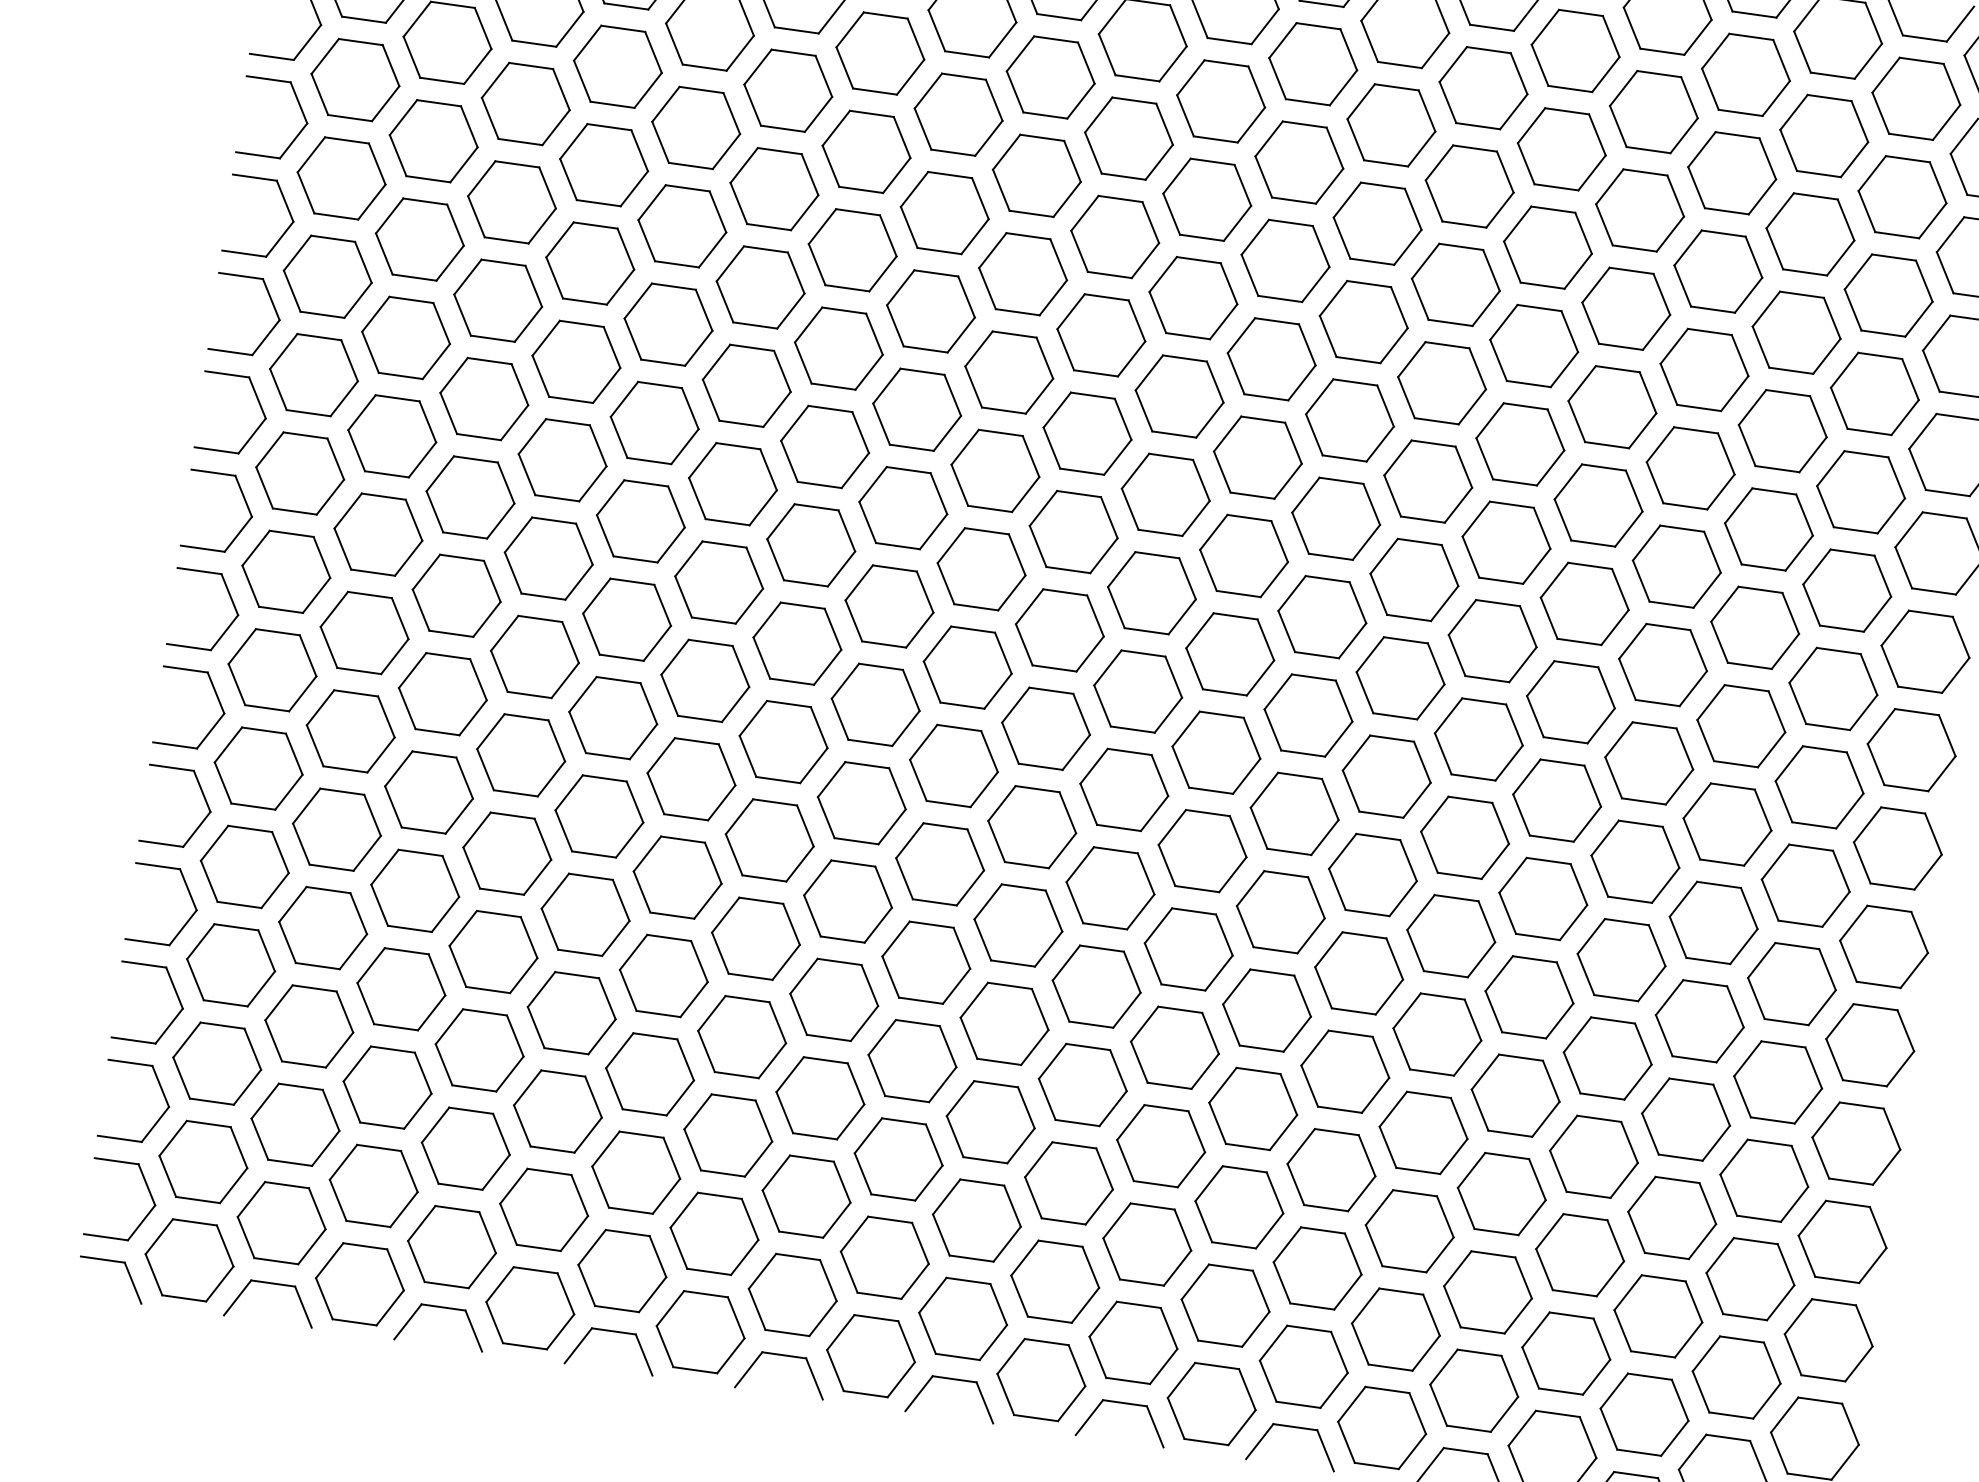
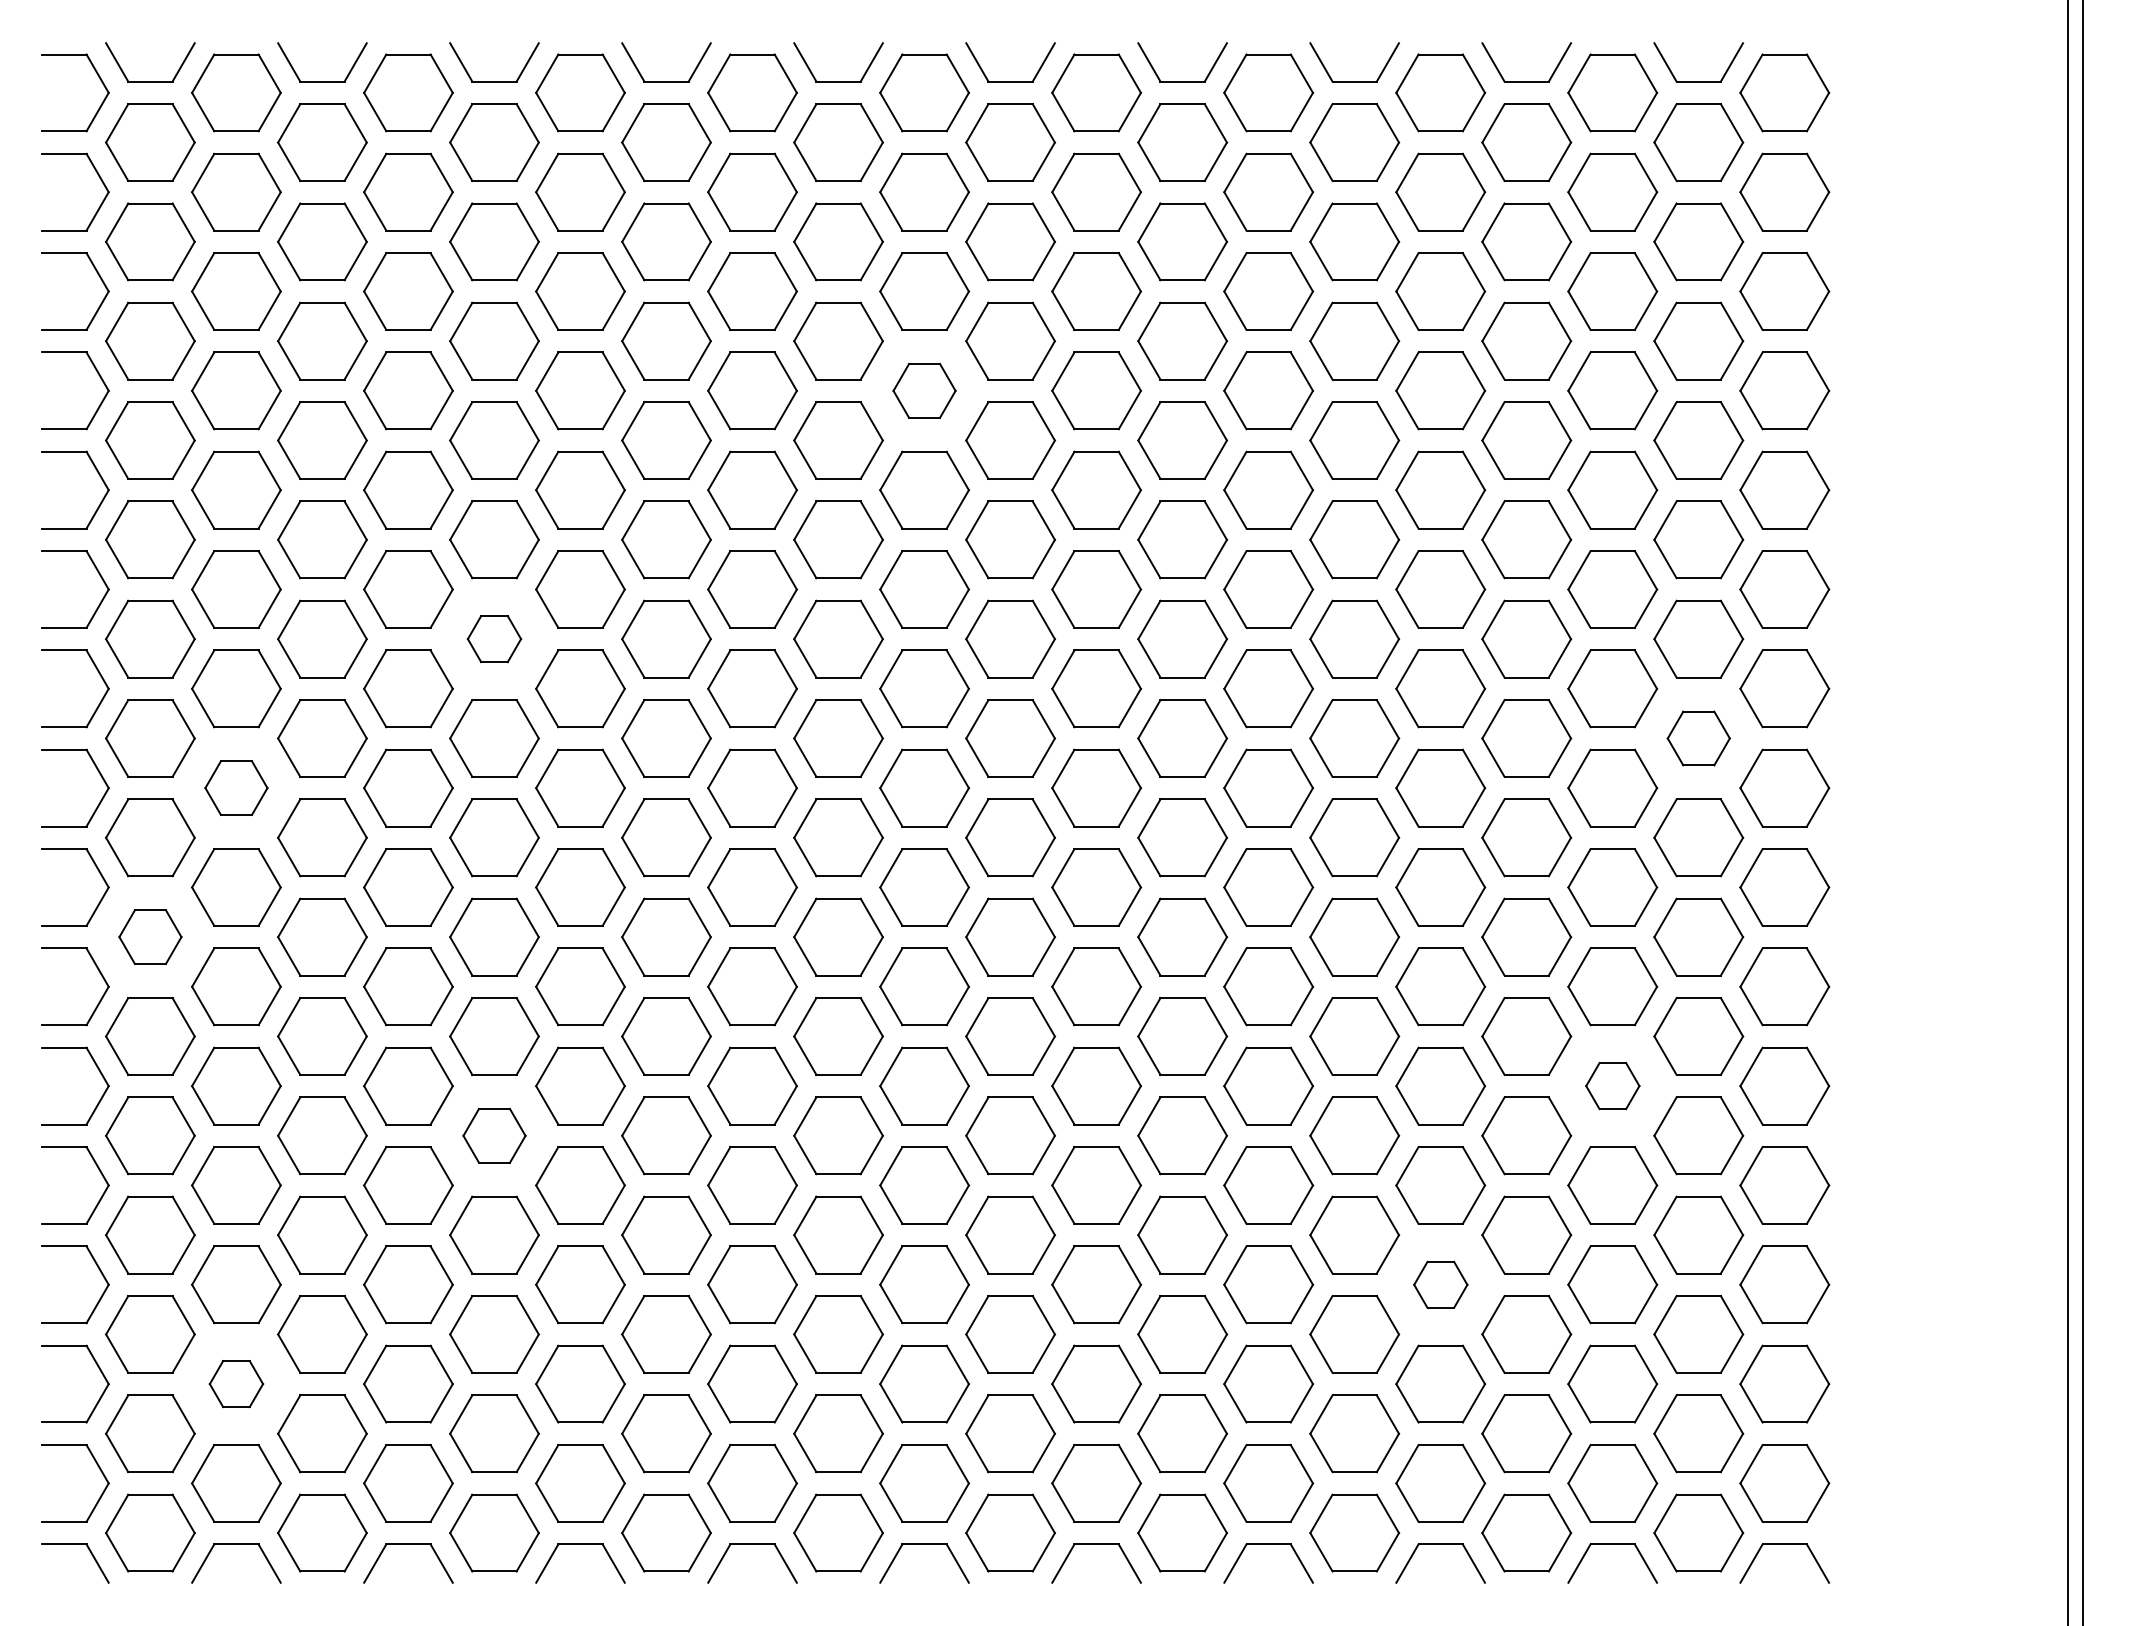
part: (1115, 236) -> (924, 390), size x0.7
part: (654, 422) -> (494, 638), size x0.6
part: (378, 534) -> (236, 787), size x0.7
part: (272, 669) -> (150, 936), size x0.7
part: (1833, 688) -> (1698, 738), size x0.7
part: (585, 914) -> (494, 1135), size x0.7
part: (1699, 1020) -> (1612, 1085), size x0.6
part: (295, 1124) -> (236, 1383), size x0.6
part: (1501, 1193) -> (1440, 1284), size x0.6

